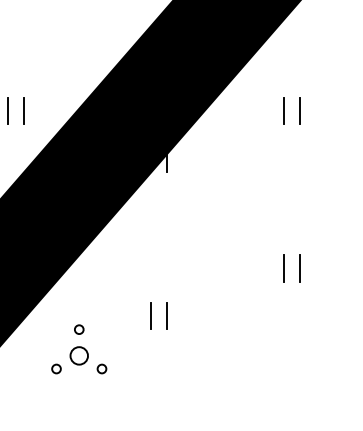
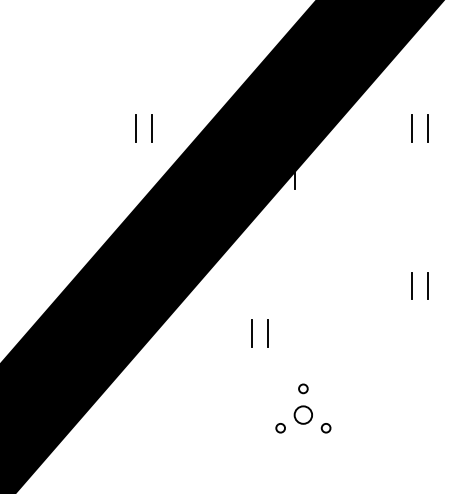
part: (151, 316) -> (252, 333), moved
part: (79, 349) -> (303, 408), moved

